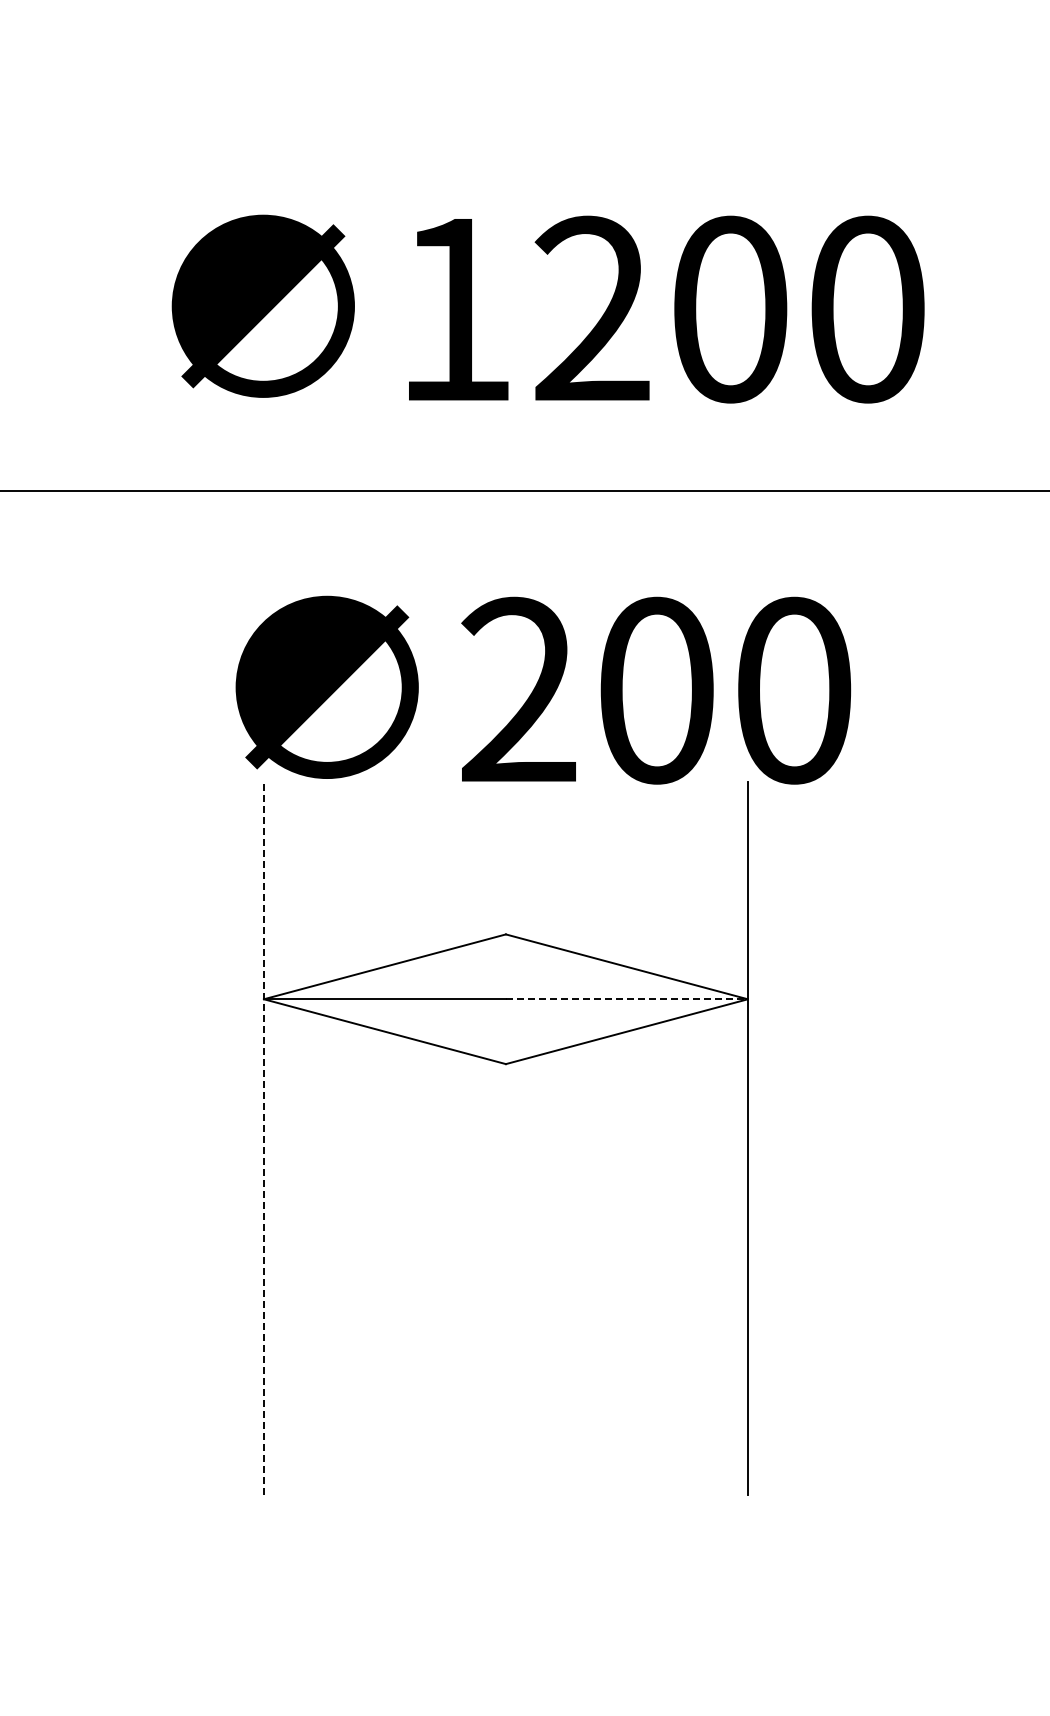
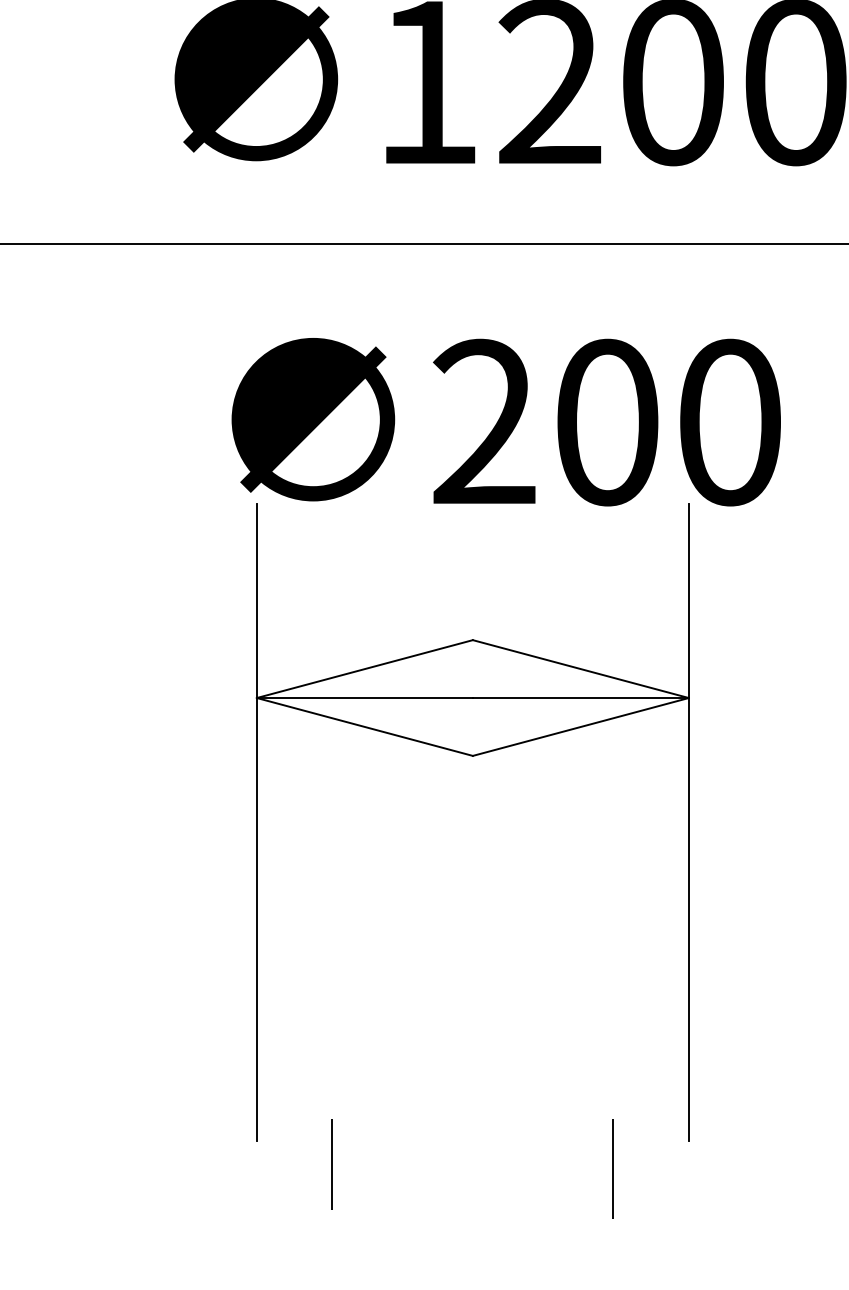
line: (626, 999) -> (580, 698), dashed -> solid
line: (263, 1138) -> (256, 822), dashed -> solid
line: (348, 1521) -> (332, 1164), added
line: (663, 1526) -> (613, 1168), added

